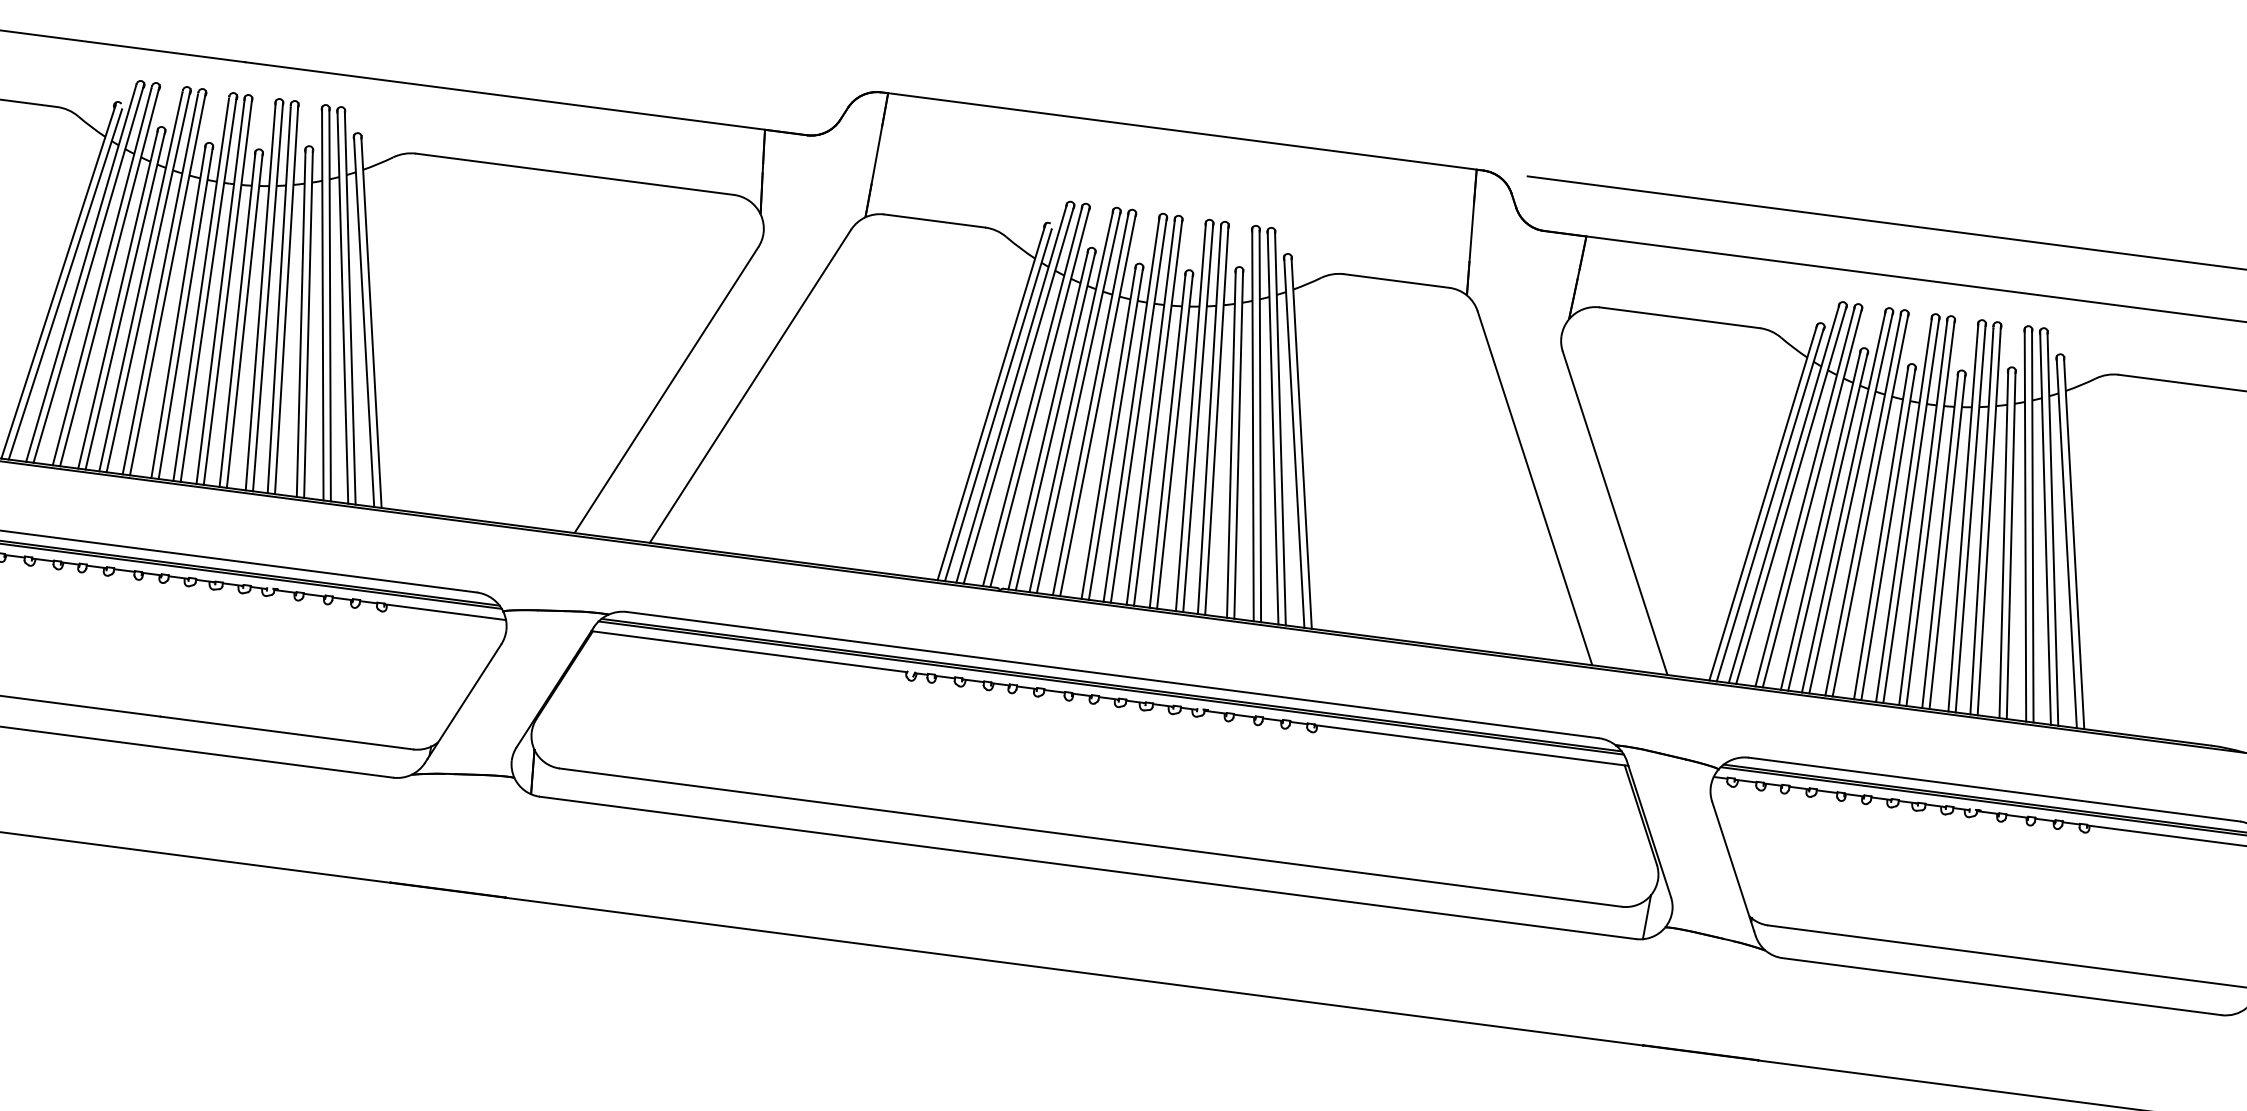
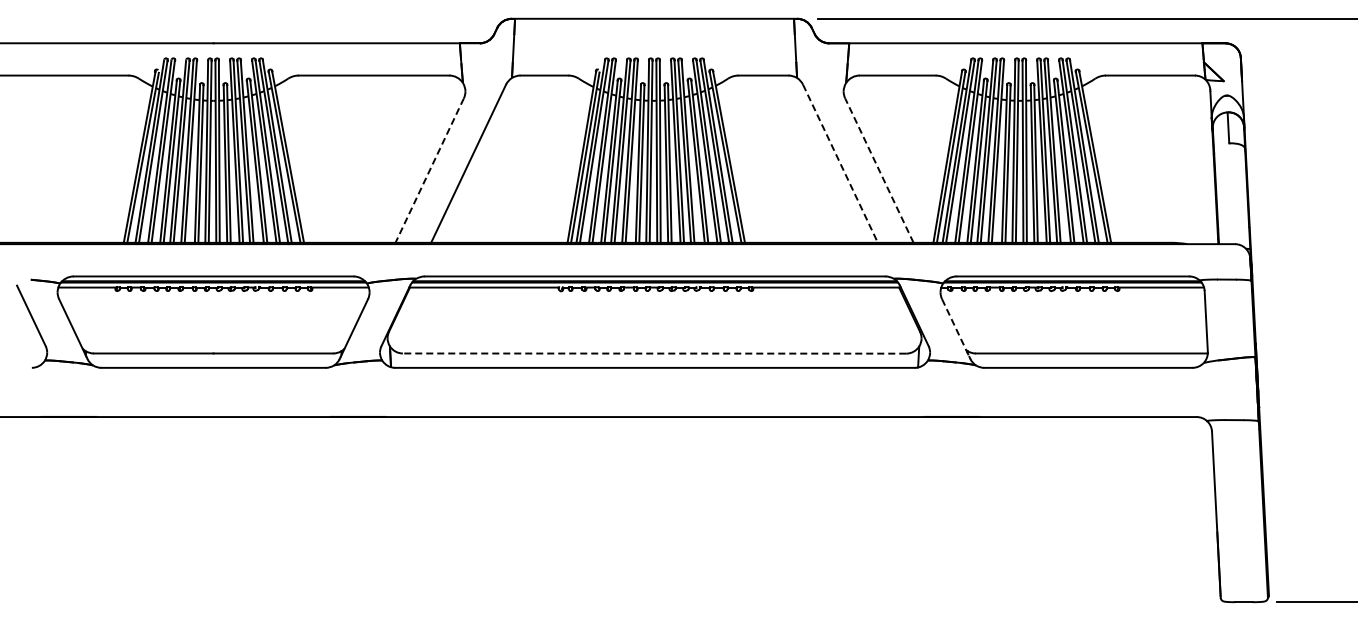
line: (666, 389) -> (429, 170), solid -> dashed
line: (1534, 489) -> (840, 164), solid -> dashed
line: (1615, 513) -> (879, 170), solid -> dashed
line: (1090, 837) -> (654, 353), solid -> dashed
line: (1732, 867) -> (955, 328), solid -> dashed

